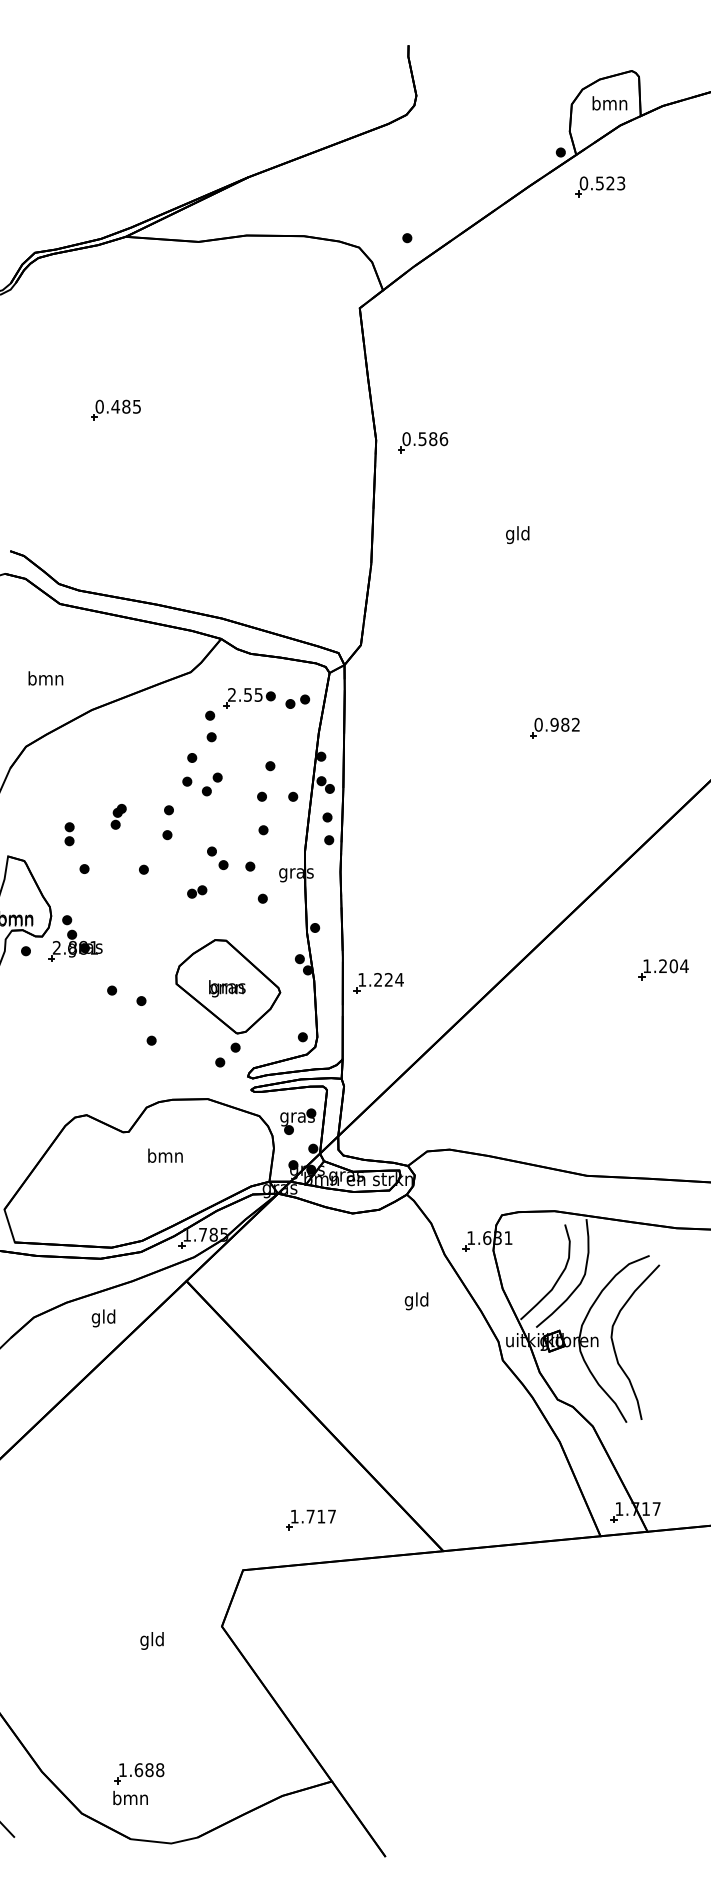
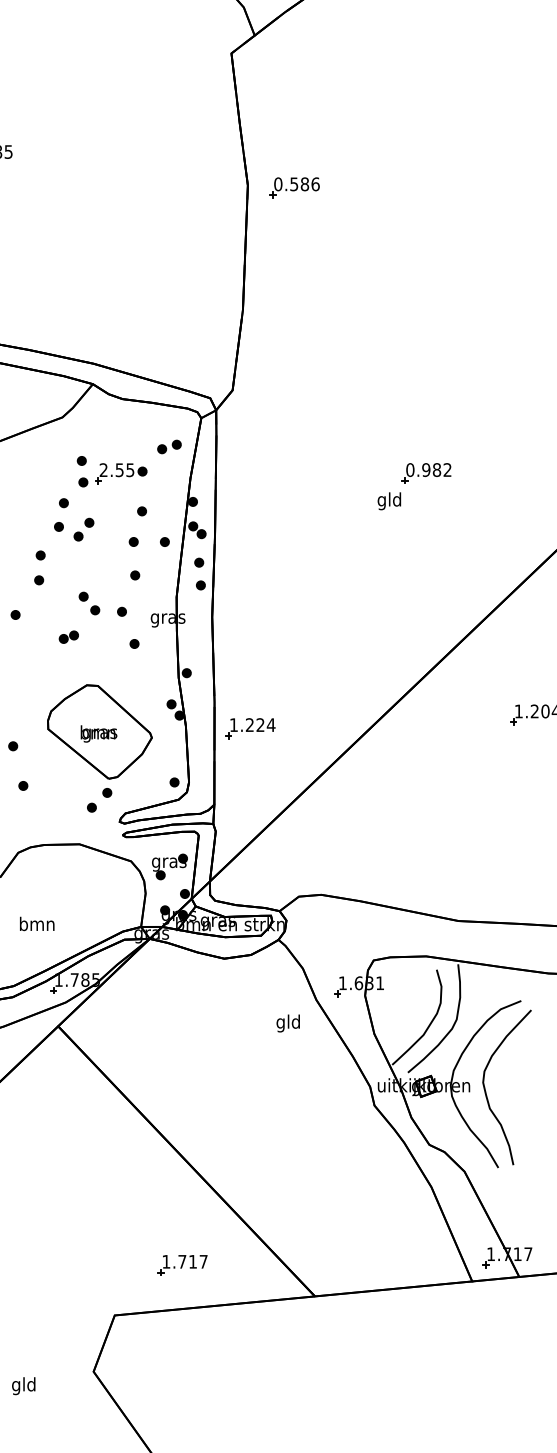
text: (517, 534) -> (389, 500), moved
part: (249, 698) -> (121, 473), moved
text: (165, 1155) -> (37, 923), moved
text: (416, 1301) -> (288, 1023), moved

